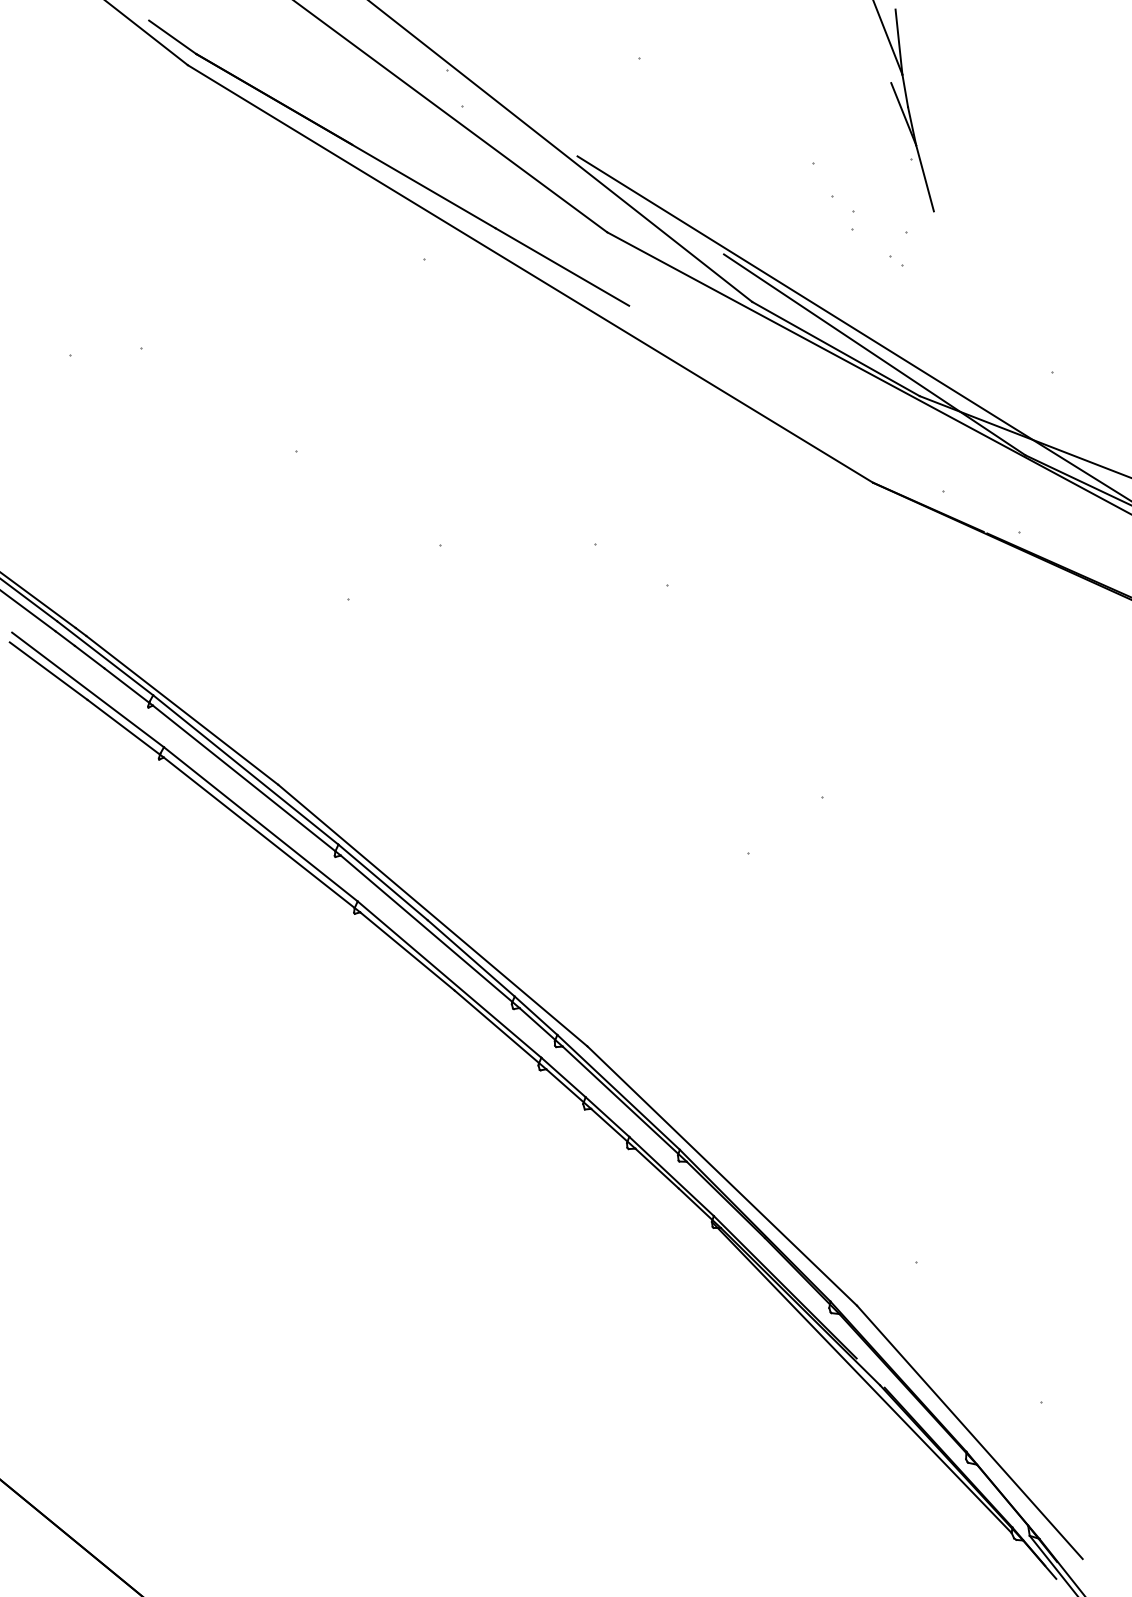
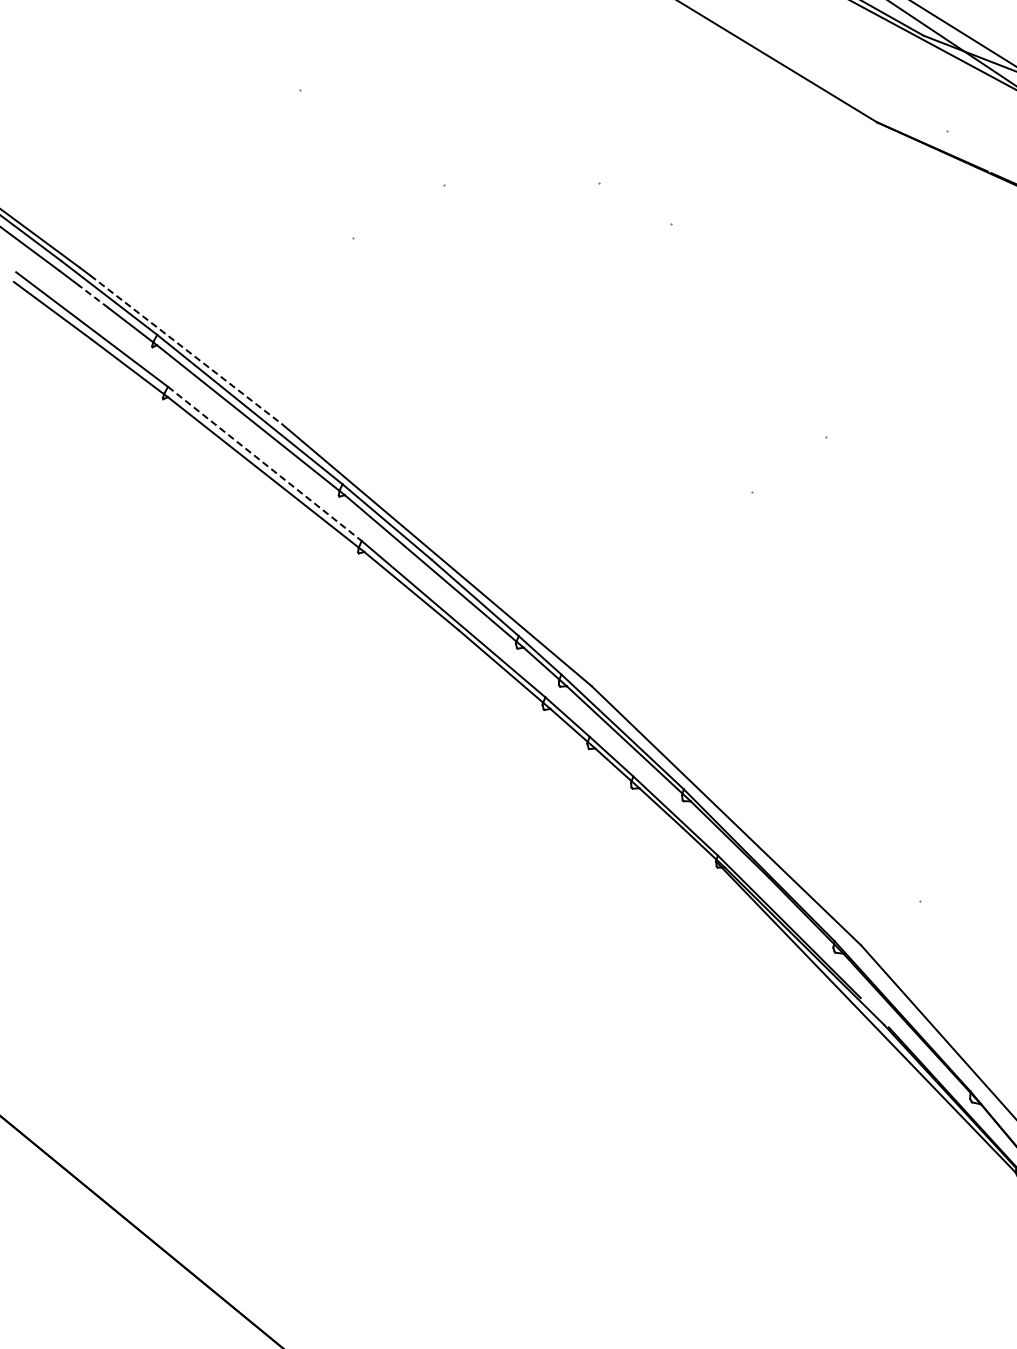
line: (89, 657) -> (93, 297), solid -> dashed
line: (182, 710) -> (186, 350), solid -> dashed
line: (260, 824) -> (264, 464), solid -> dashed

